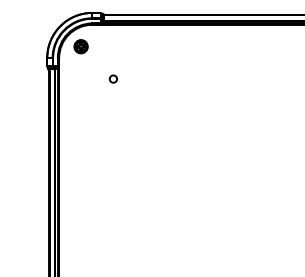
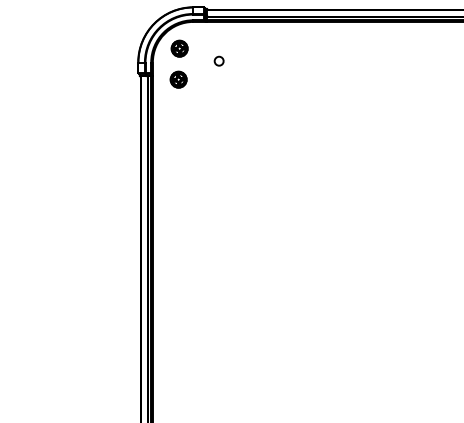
part: (80, 71) -> (178, 79), added
circle: (112, 78) -> (218, 60), moved

